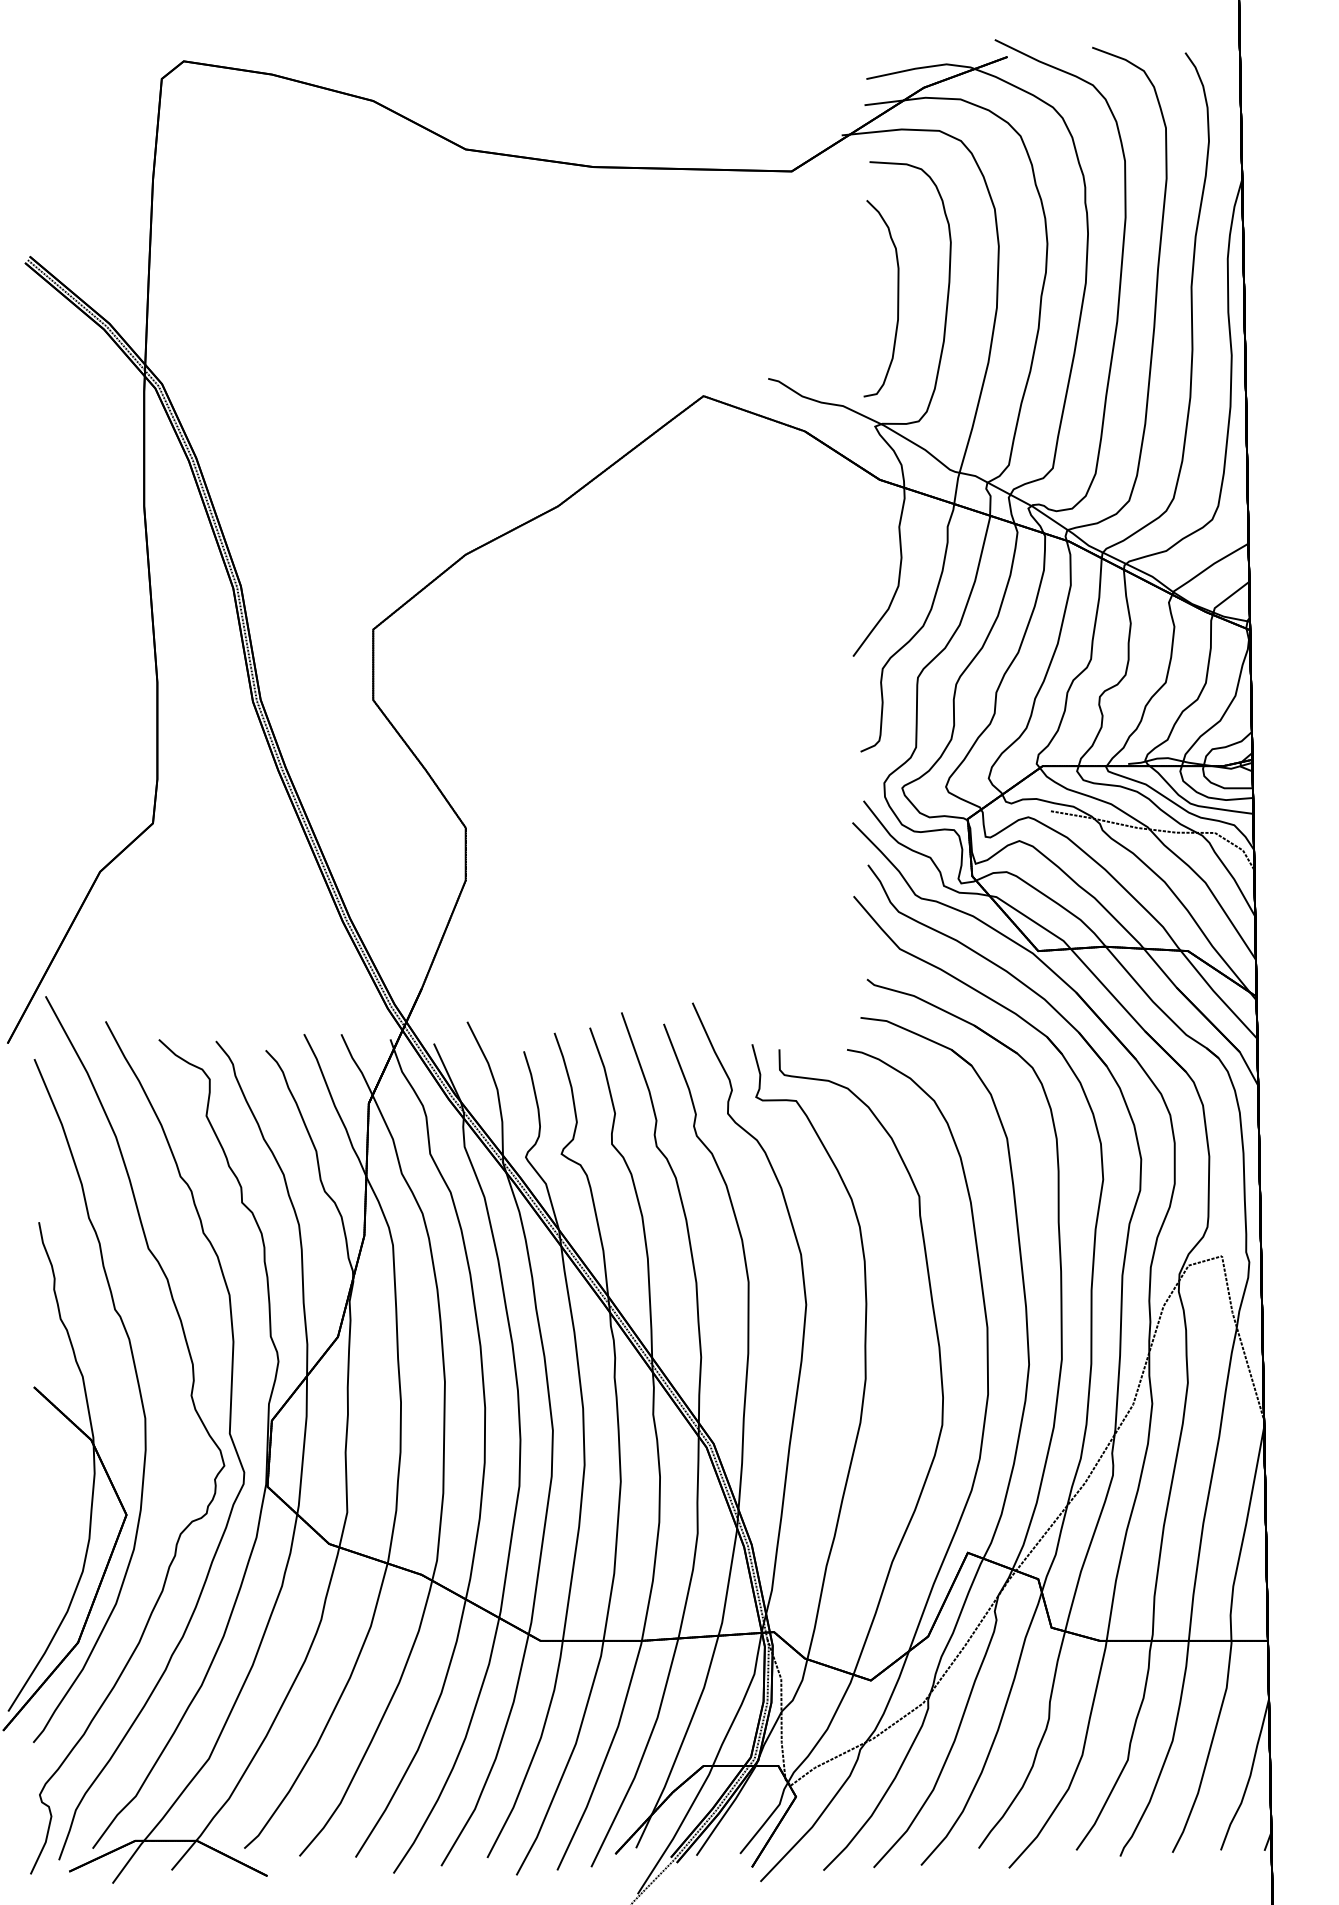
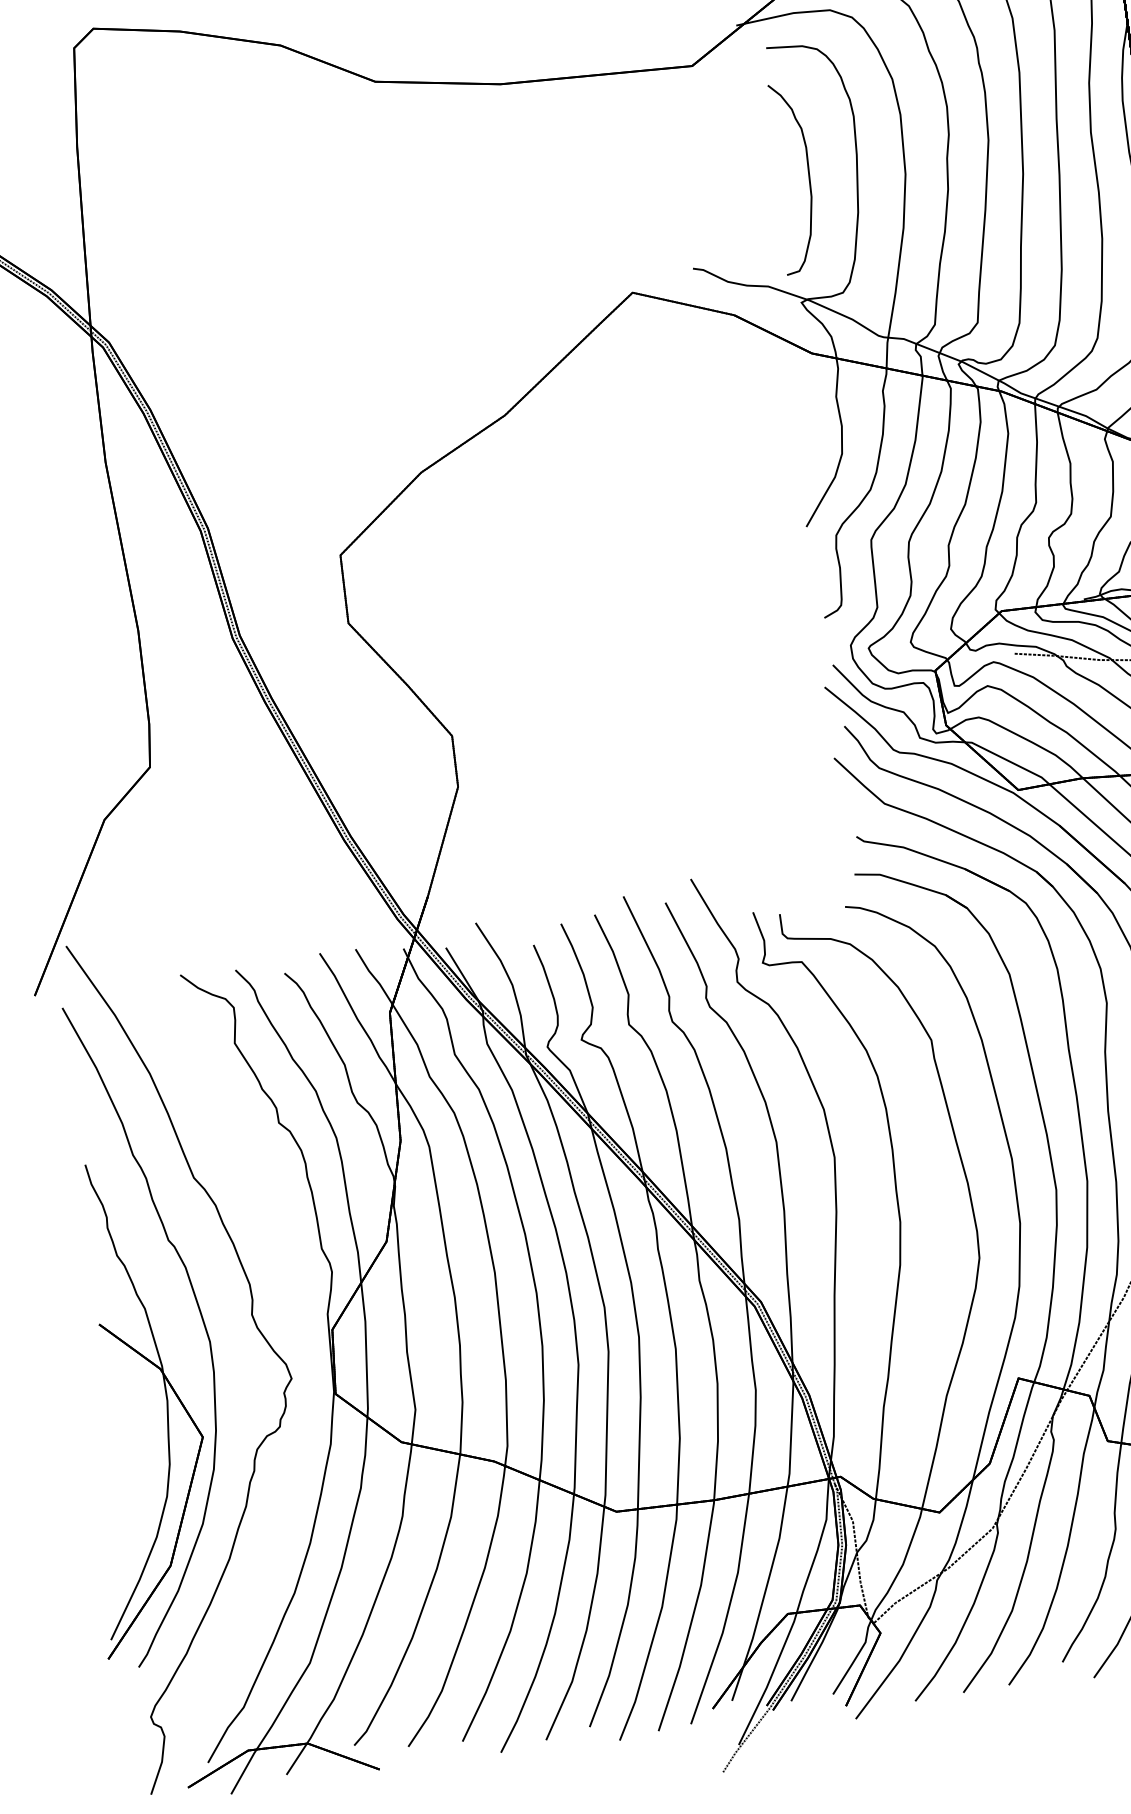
curve: (228, 1433) -> (291, 1347), removed

